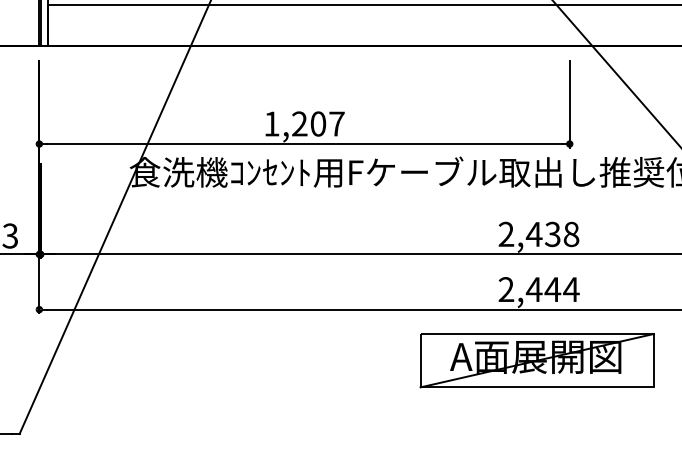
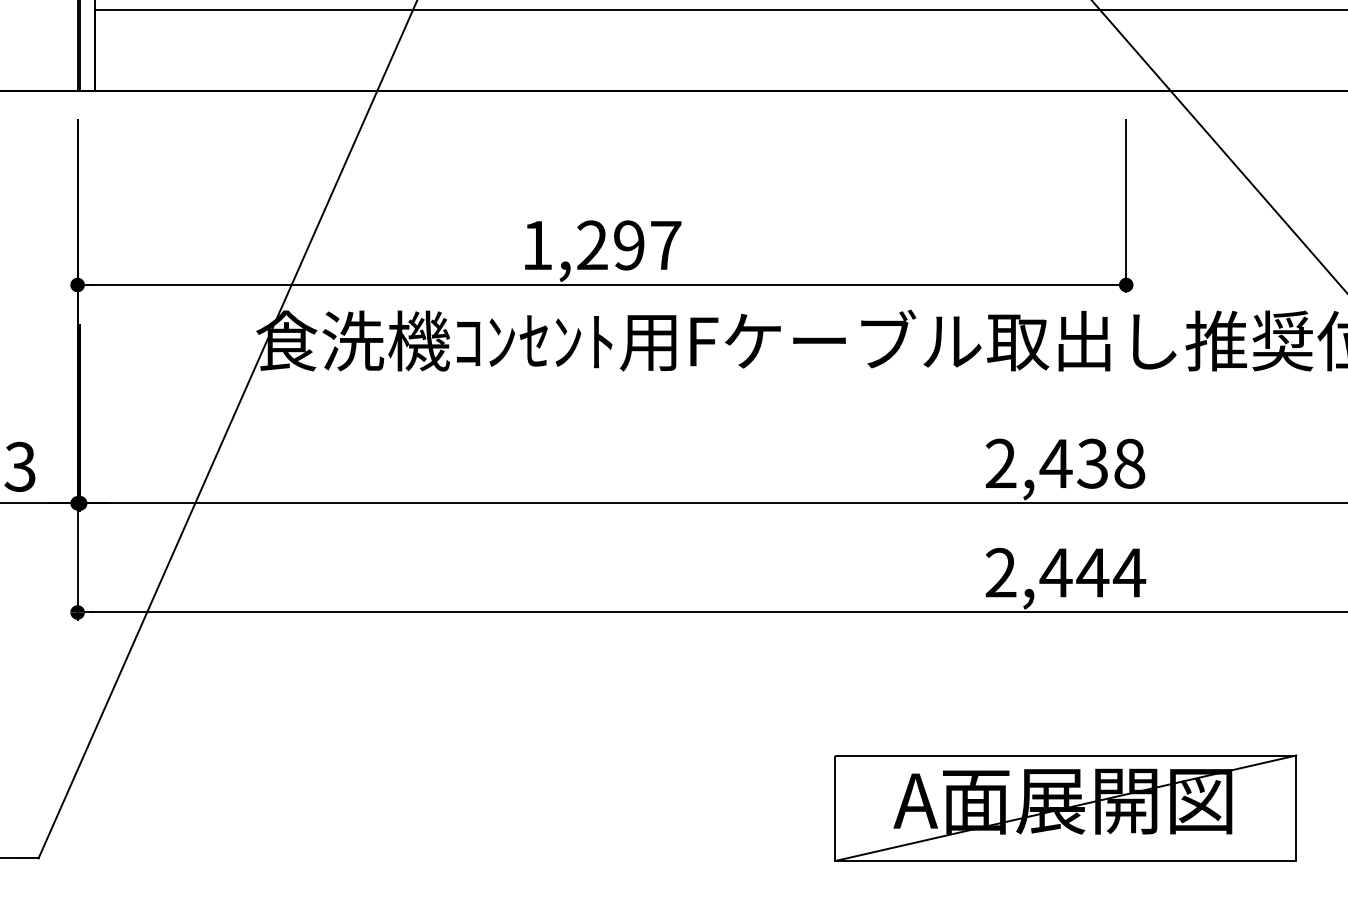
text: (318, 123) -> (629, 244), 1,207 -> 1,297
part: (536, 360) -> (1064, 807), moved

